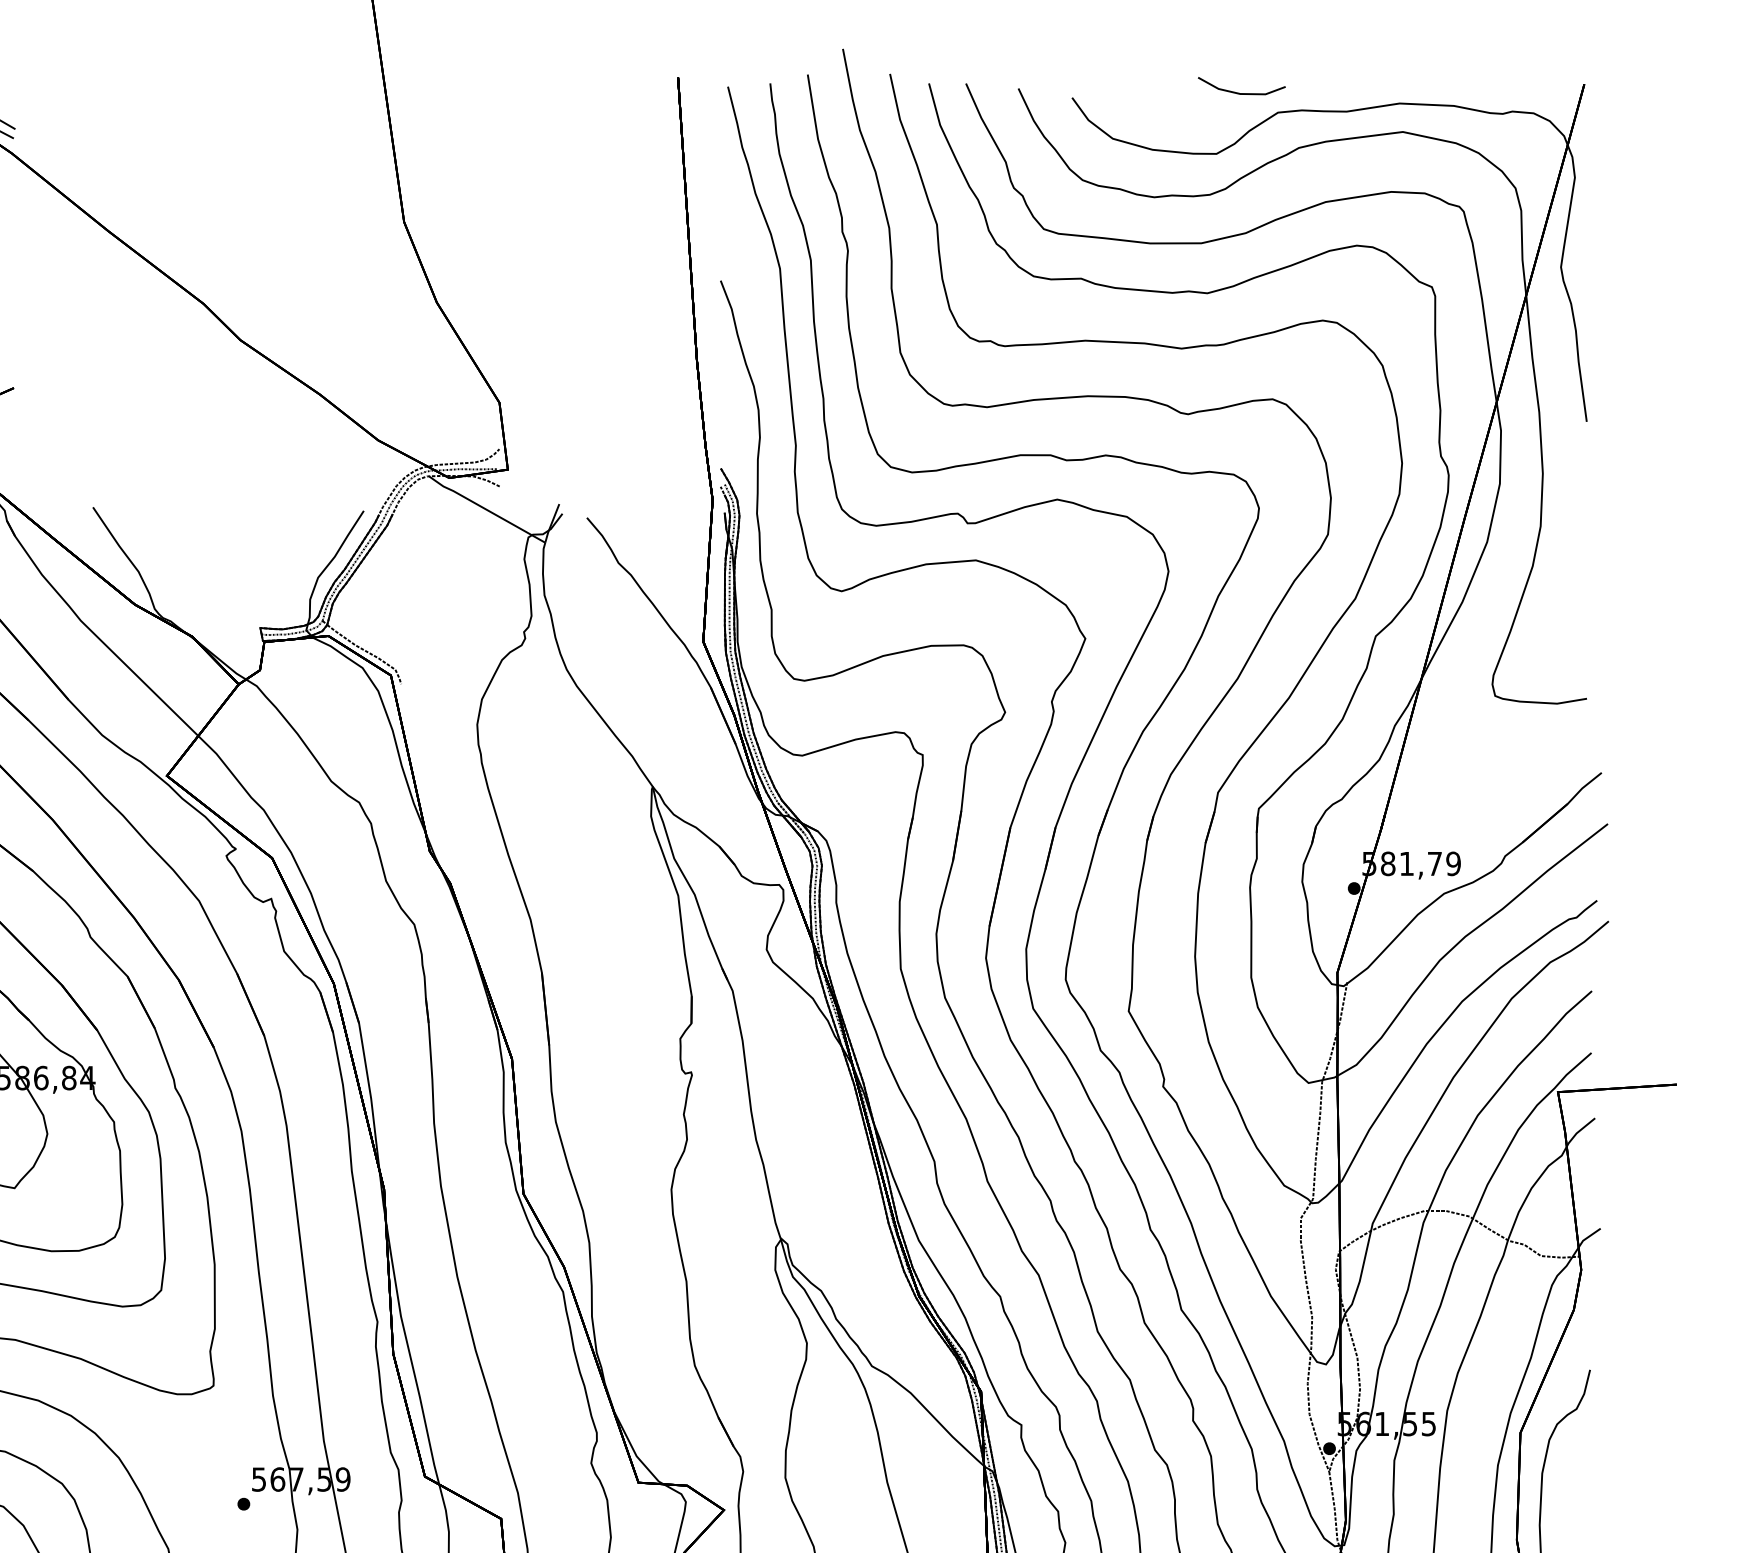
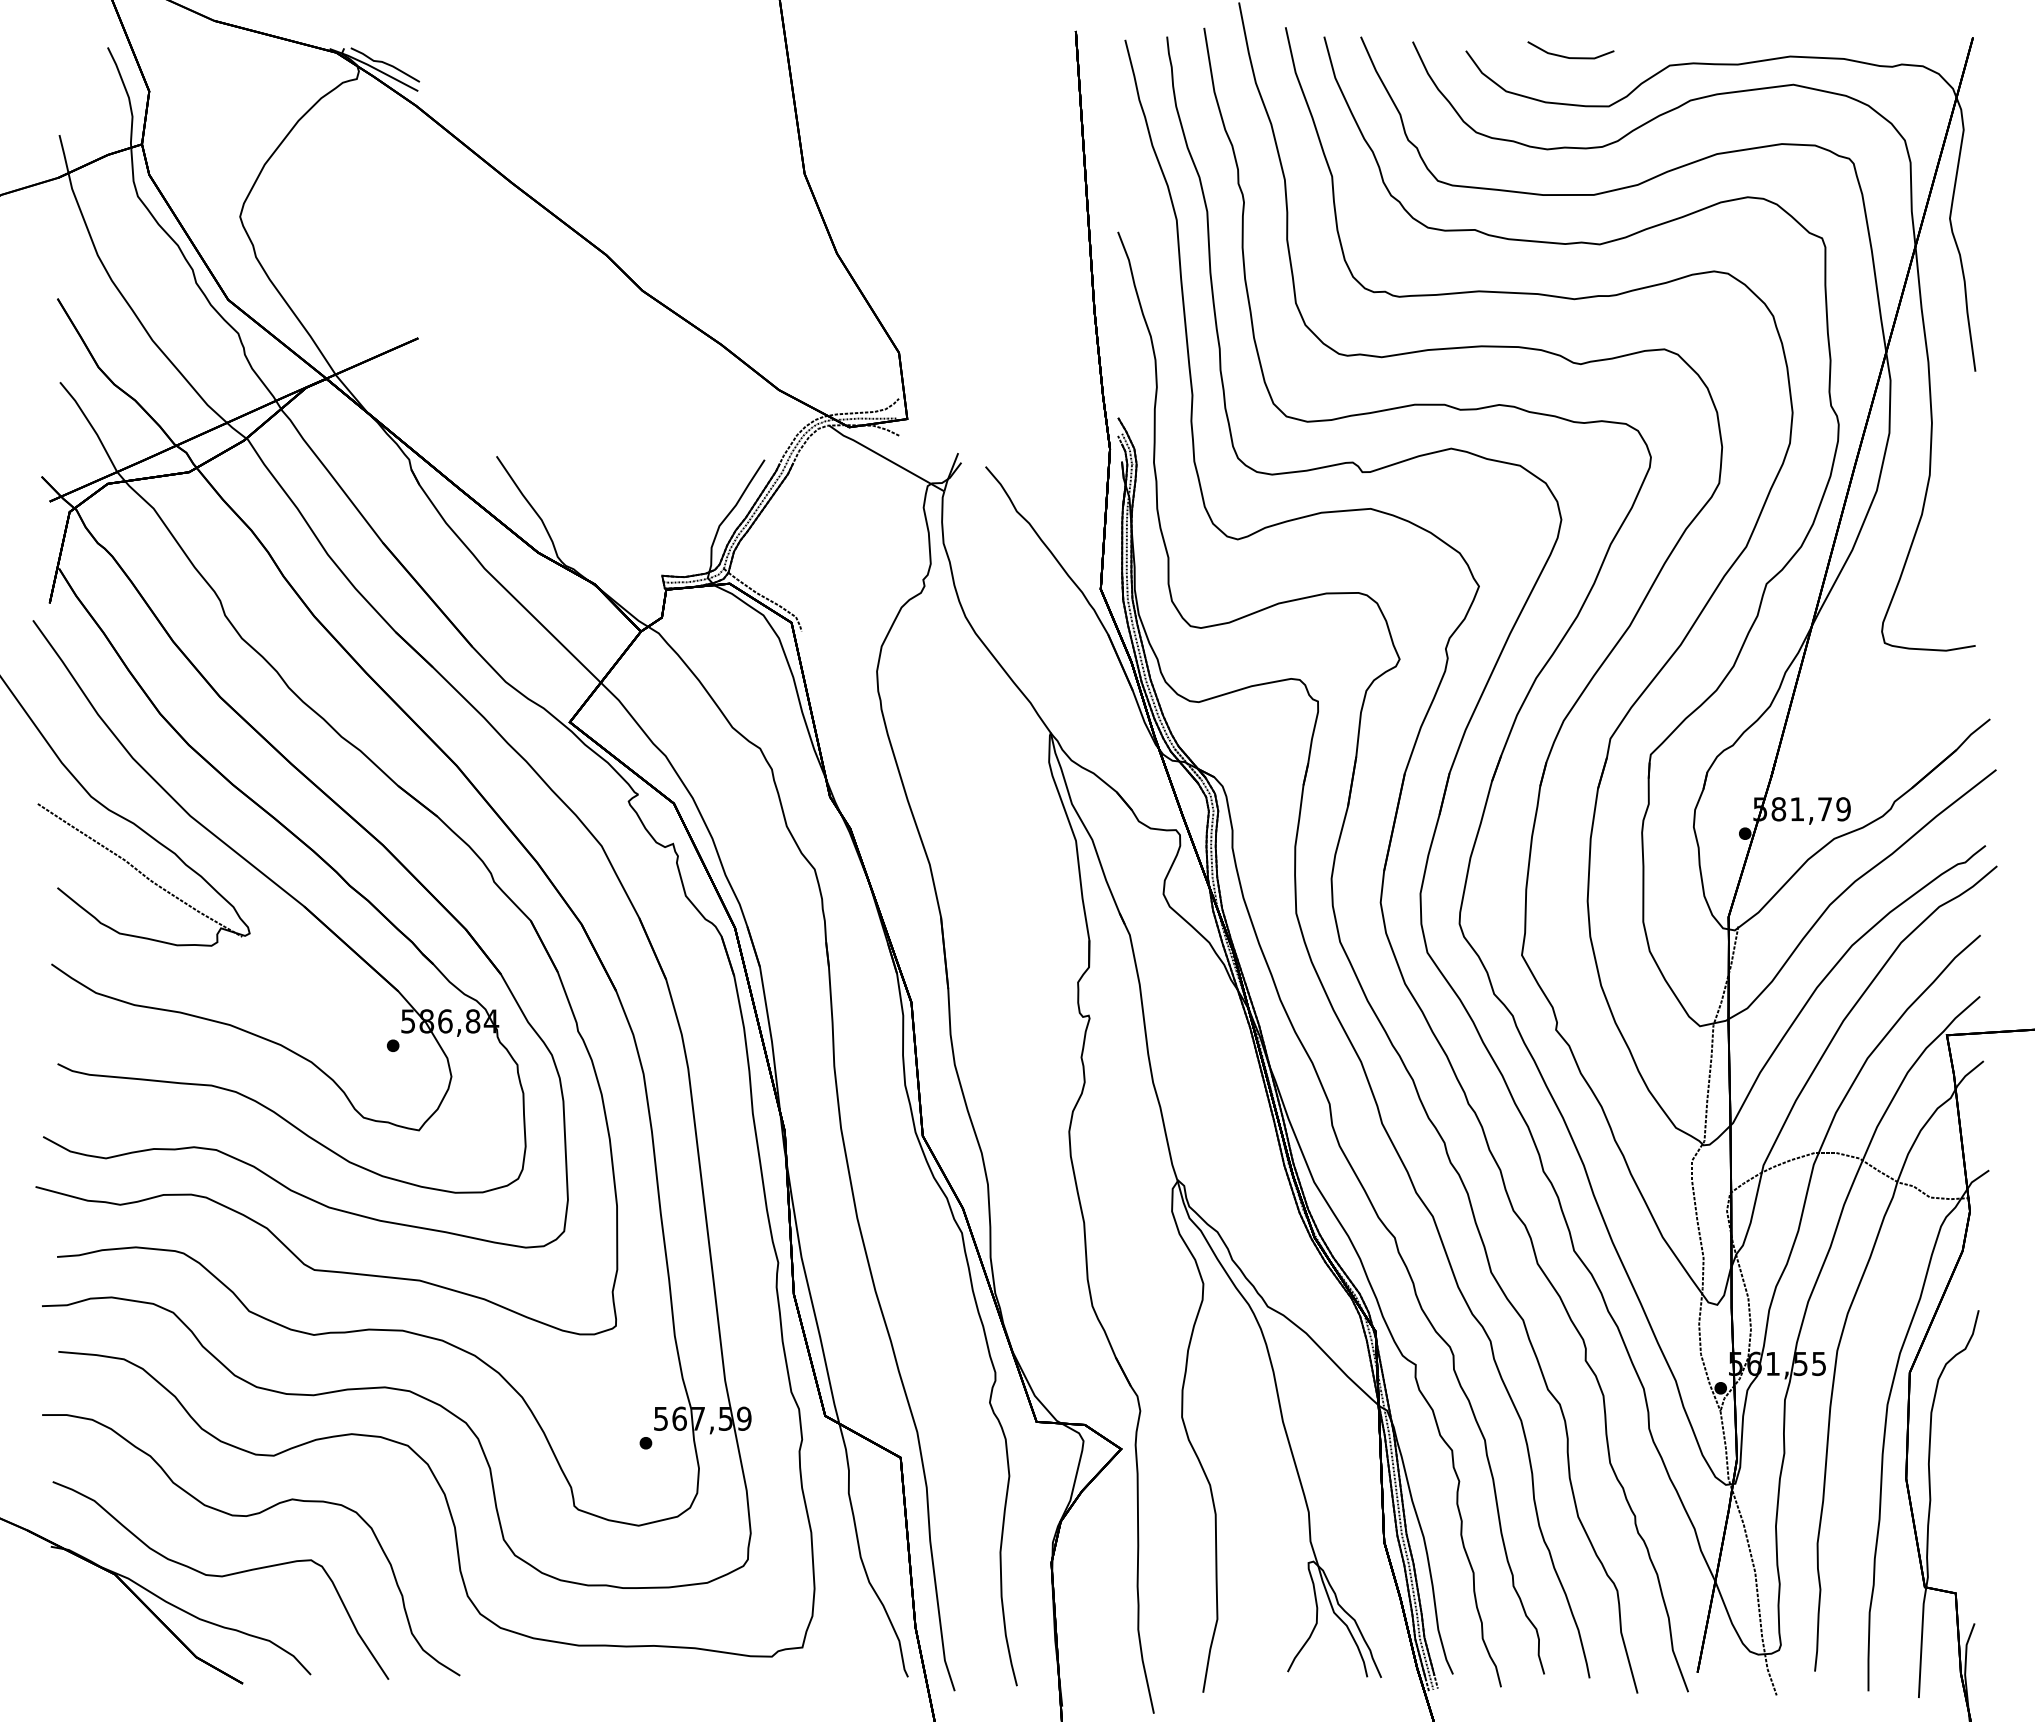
part: (1238, 92) -> (1567, 56), moved

